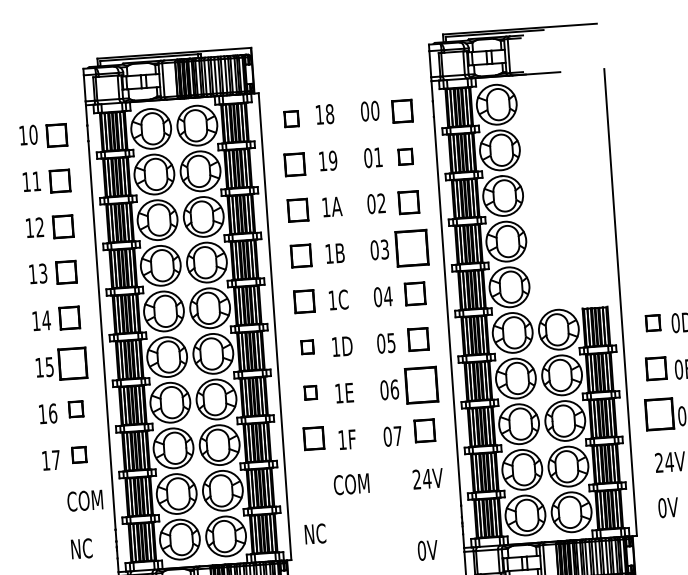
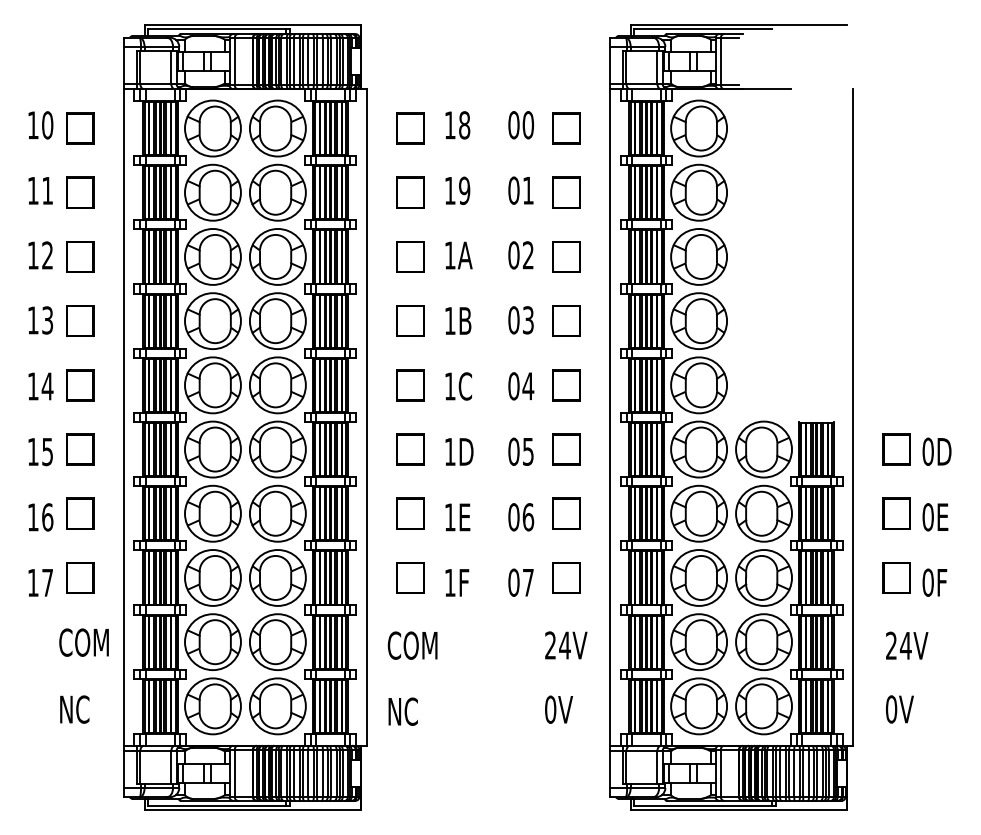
part: (291, 119) -> (410, 128), size x1.43
part: (405, 156) -> (566, 192), size x1.43
part: (412, 247) -> (566, 320), size x0.62
part: (653, 323) -> (896, 449), size x1.43
part: (307, 347) -> (410, 449), size x1.67
part: (73, 363) -> (80, 449), size x0.71
part: (421, 384) -> (566, 513), size x0.62
part: (310, 392) -> (410, 513), size x1.67
part: (76, 409) -> (80, 513), size x1.43
part: (659, 414) -> (896, 577), size x0.71
part: (79, 454) -> (80, 577), size x1.43
text: (351, 484) -> (412, 645), moved
text: (427, 550) -> (558, 709), moved

